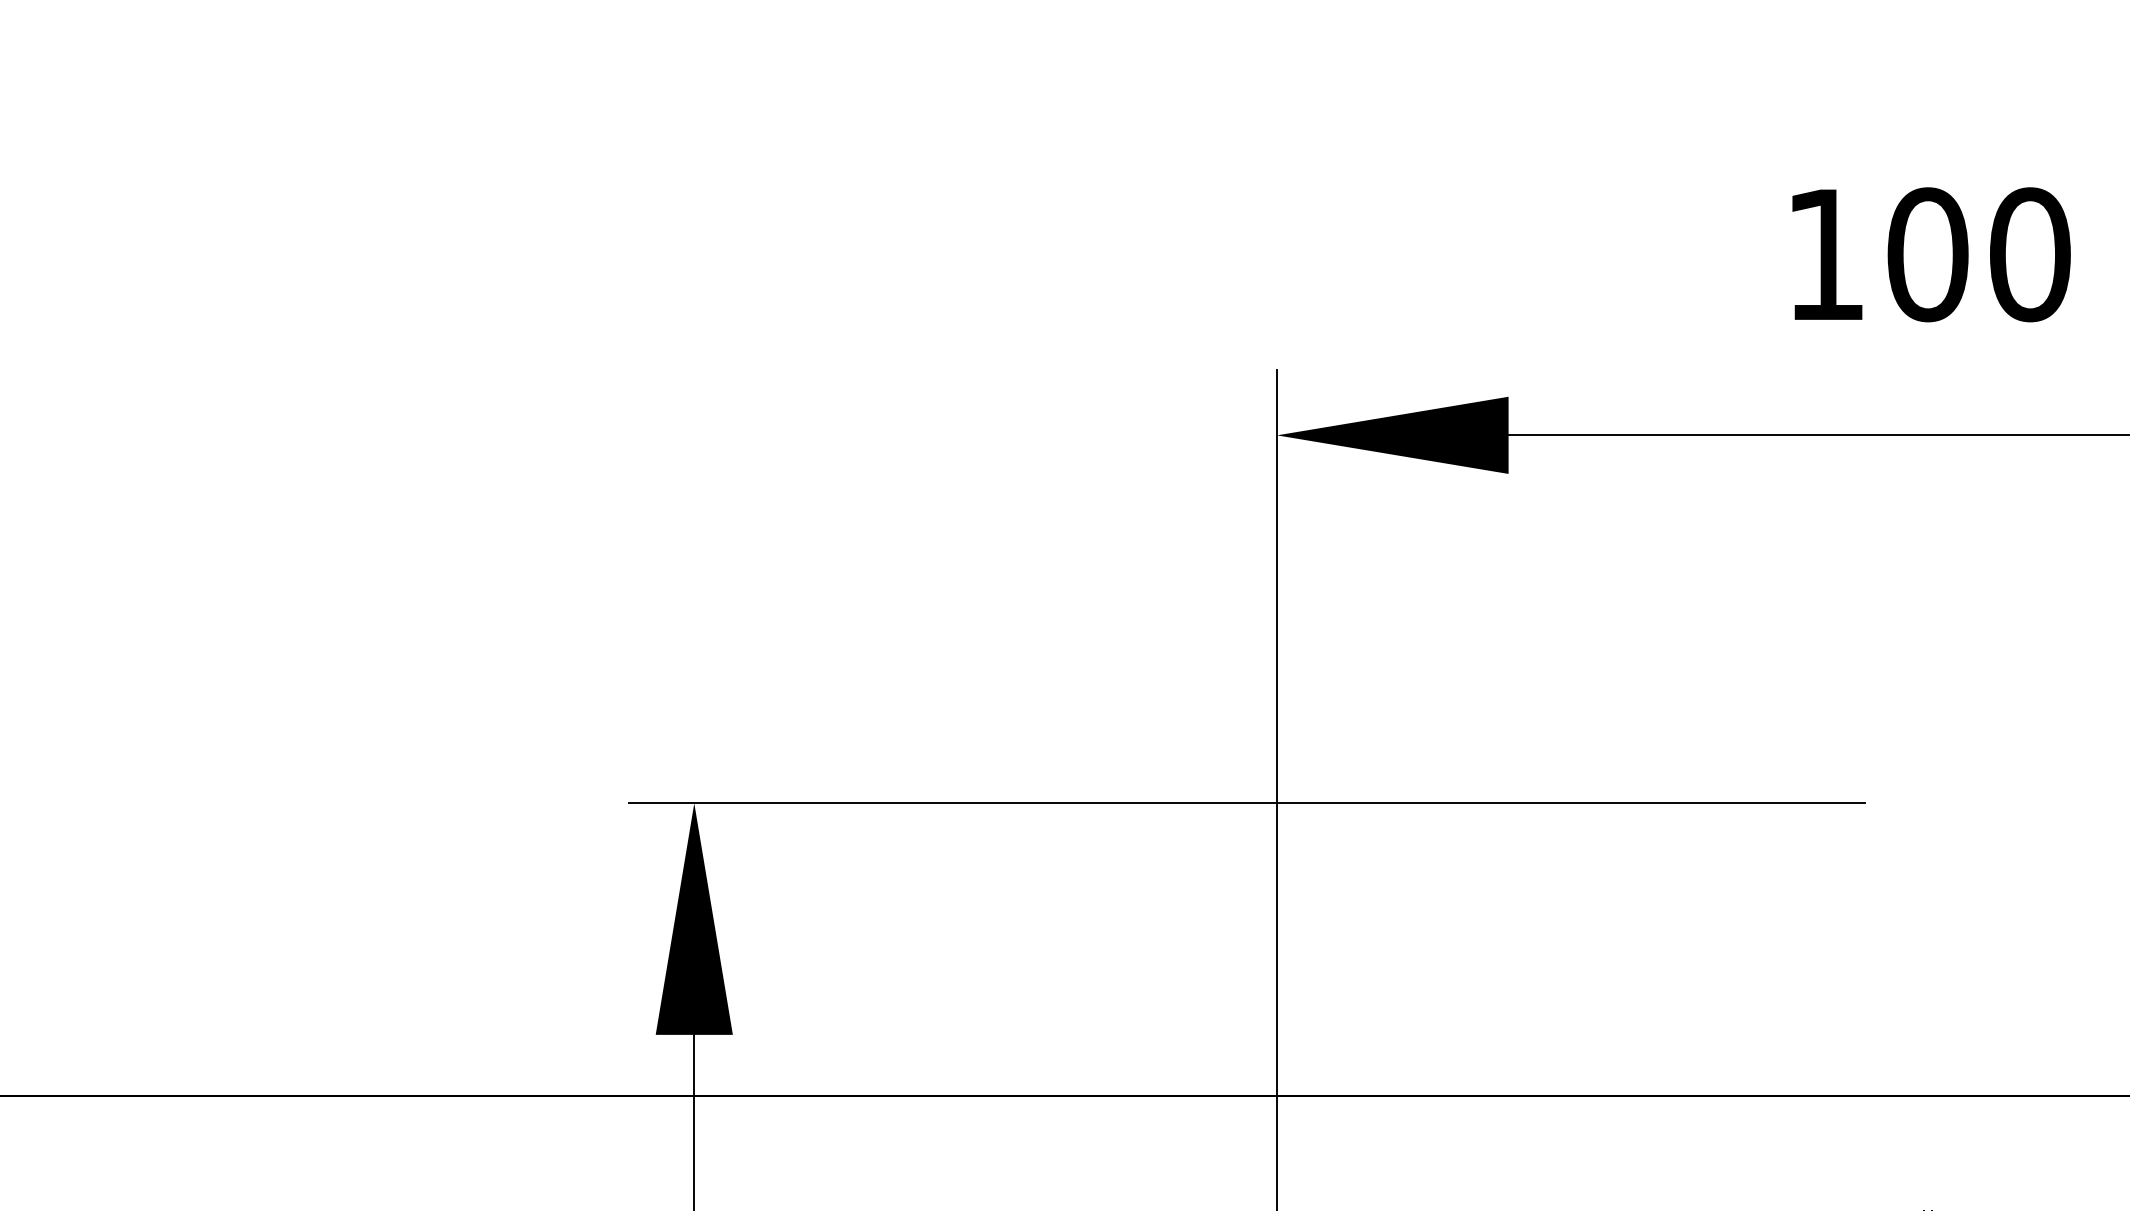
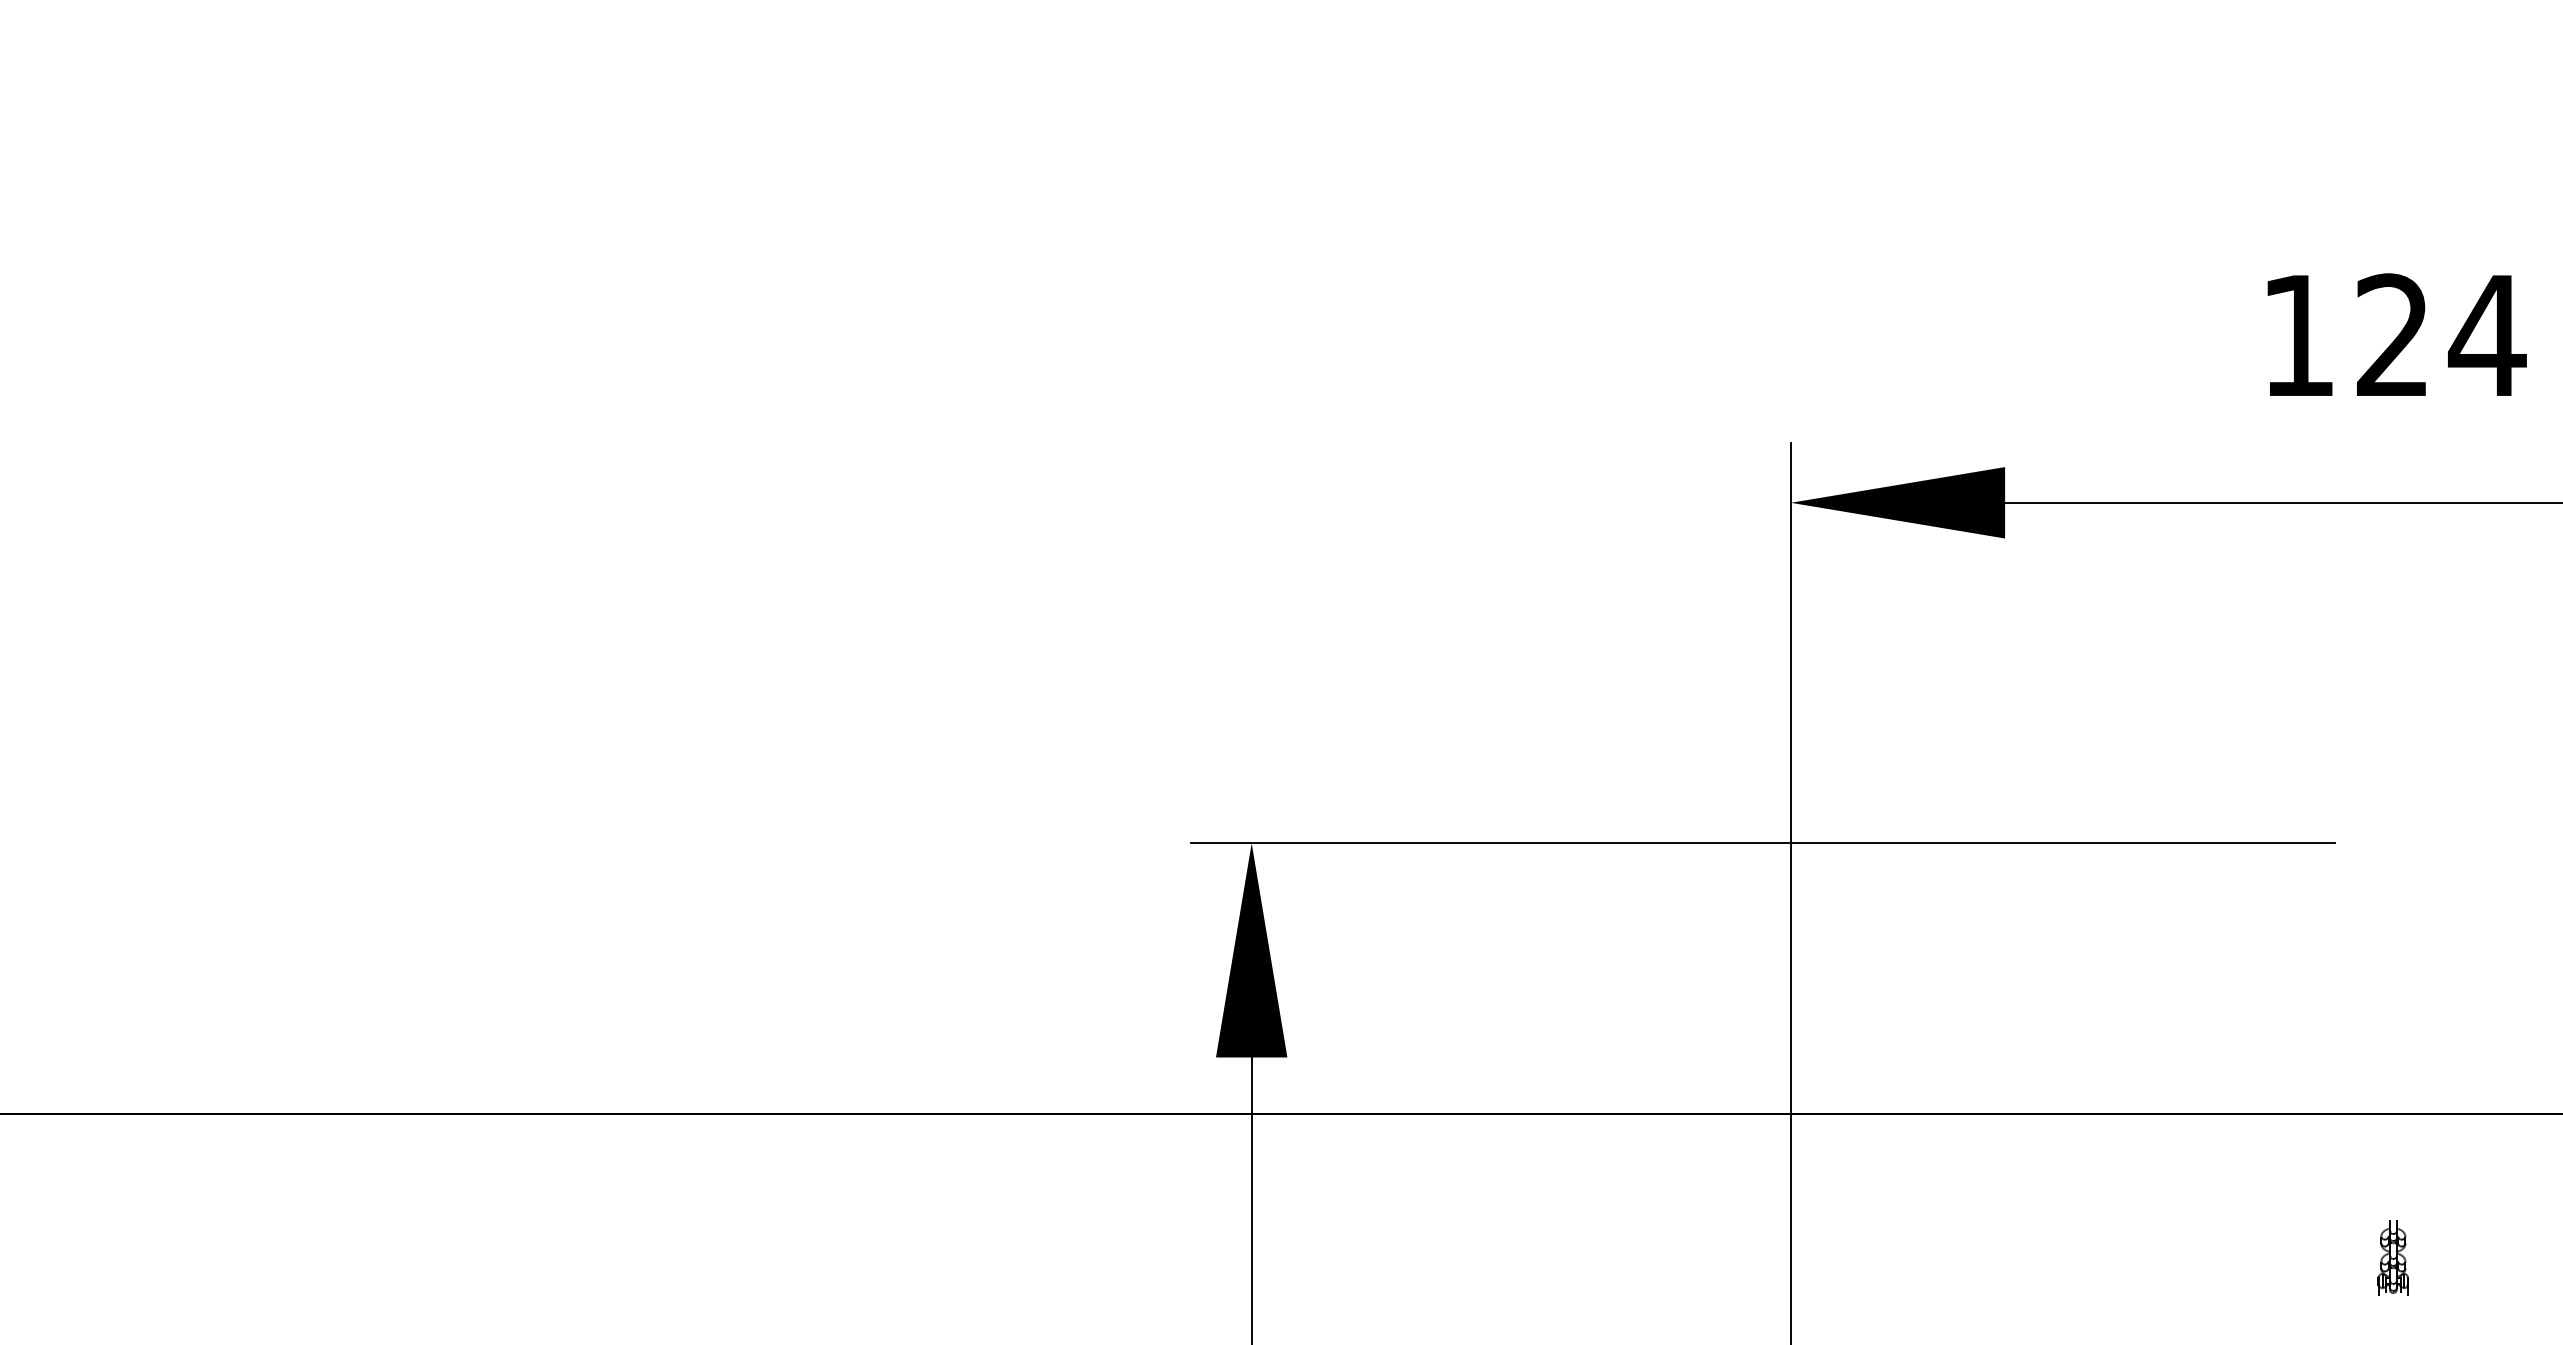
text: (1980, 254) -> (2441, 335), 100 -> 124

